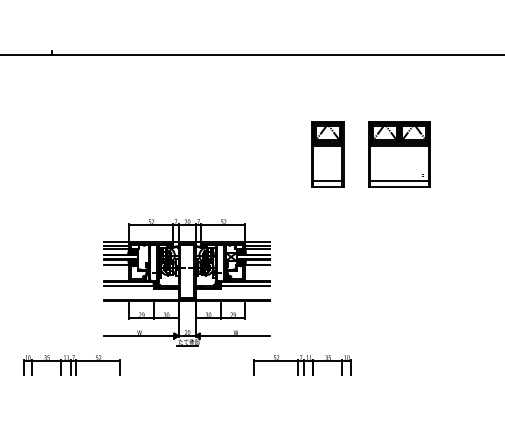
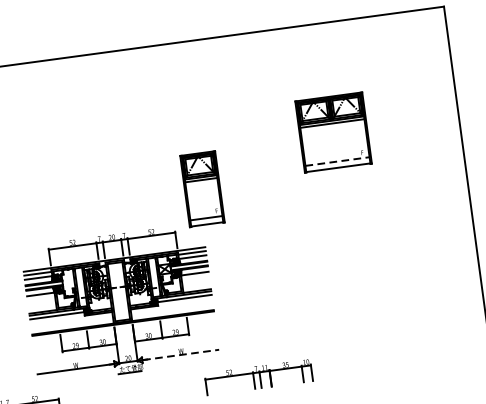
part: (327, 154) -> (202, 189), moved
line: (400, 181) -> (338, 161), solid -> dashed
line: (235, 336) -> (181, 355), solid -> dashed

